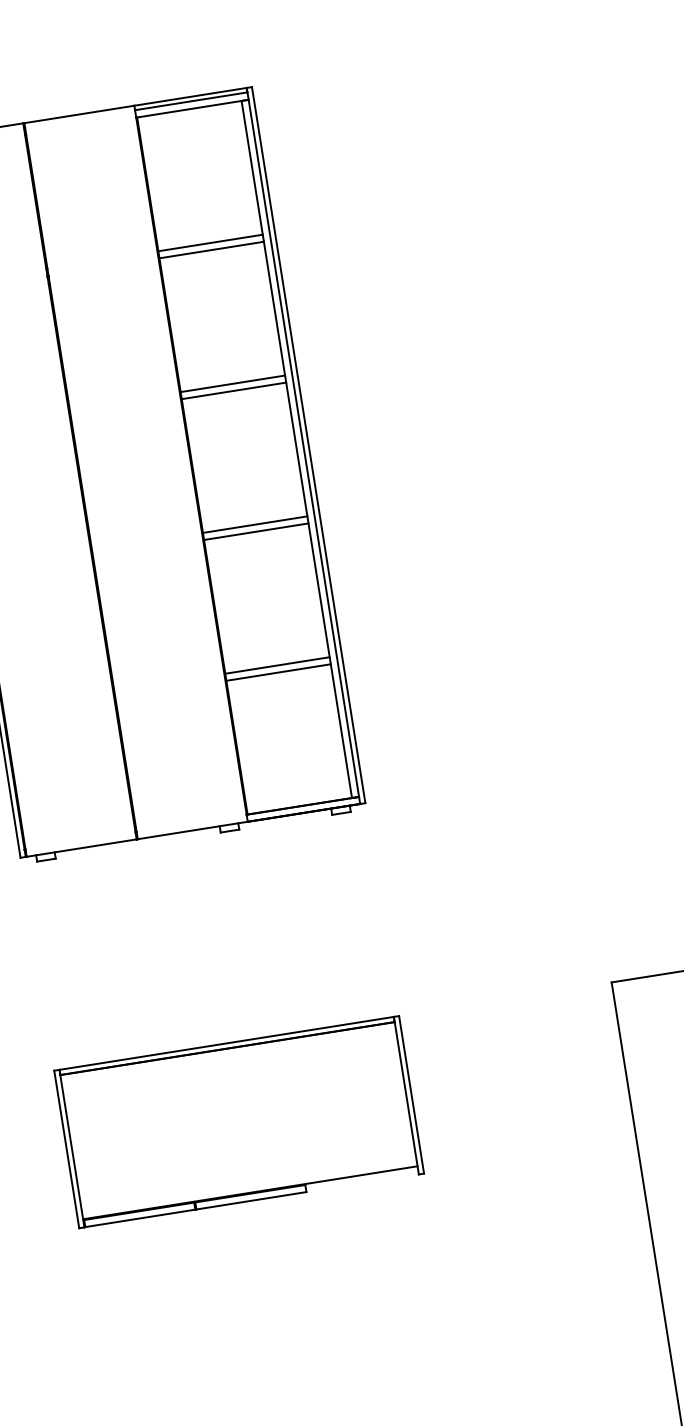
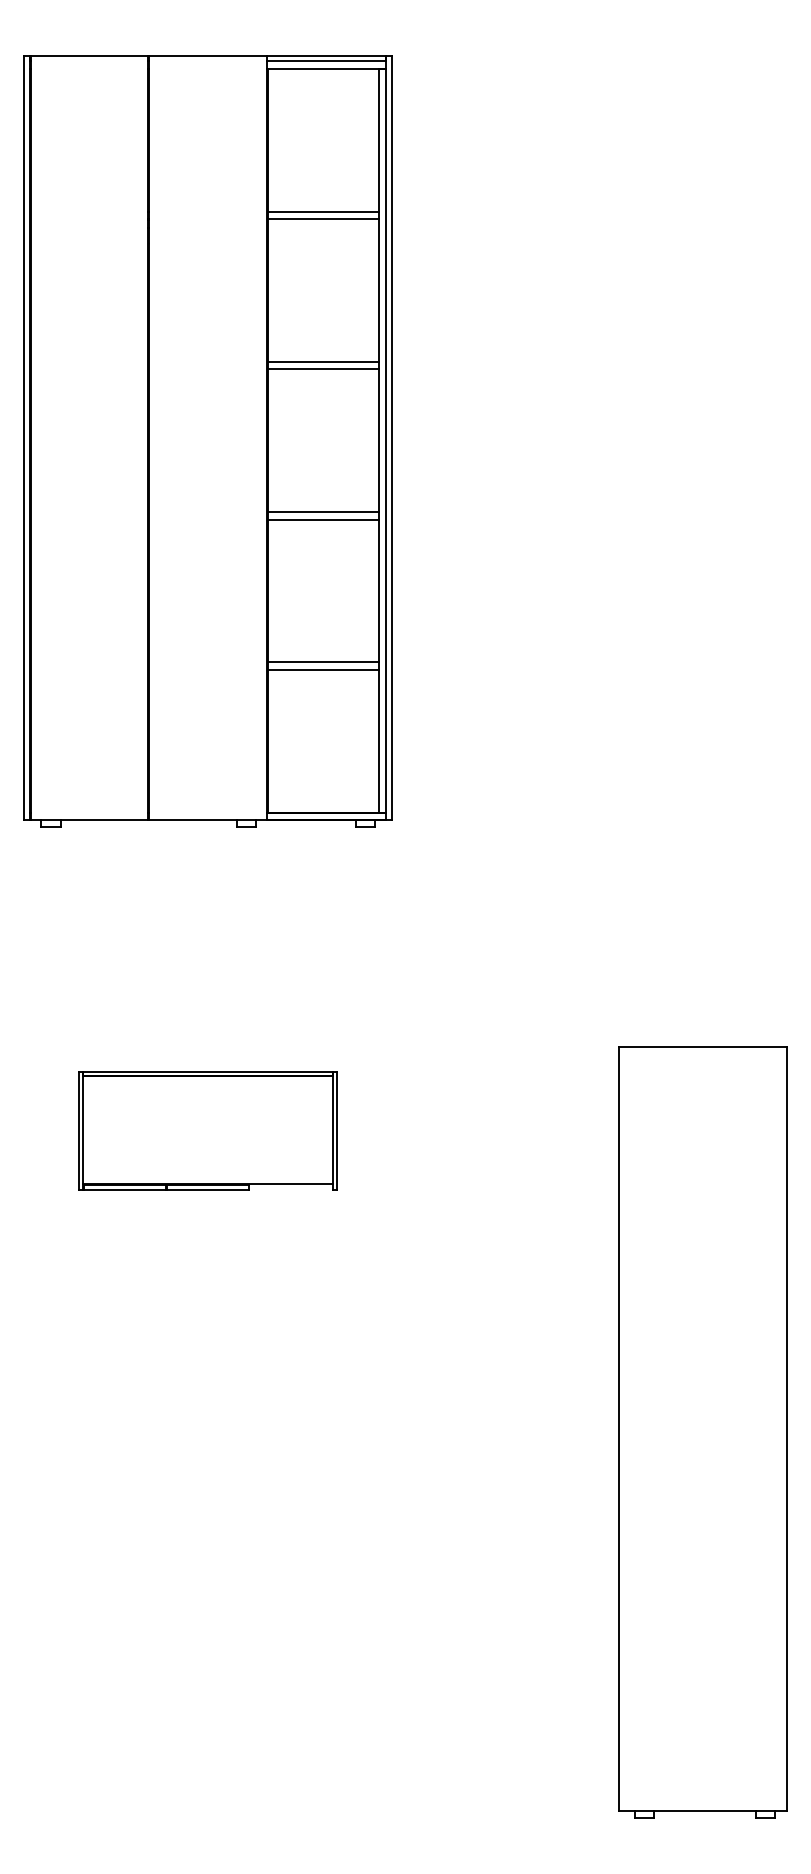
part: (238, 1121) -> (207, 1130), size x0.7

